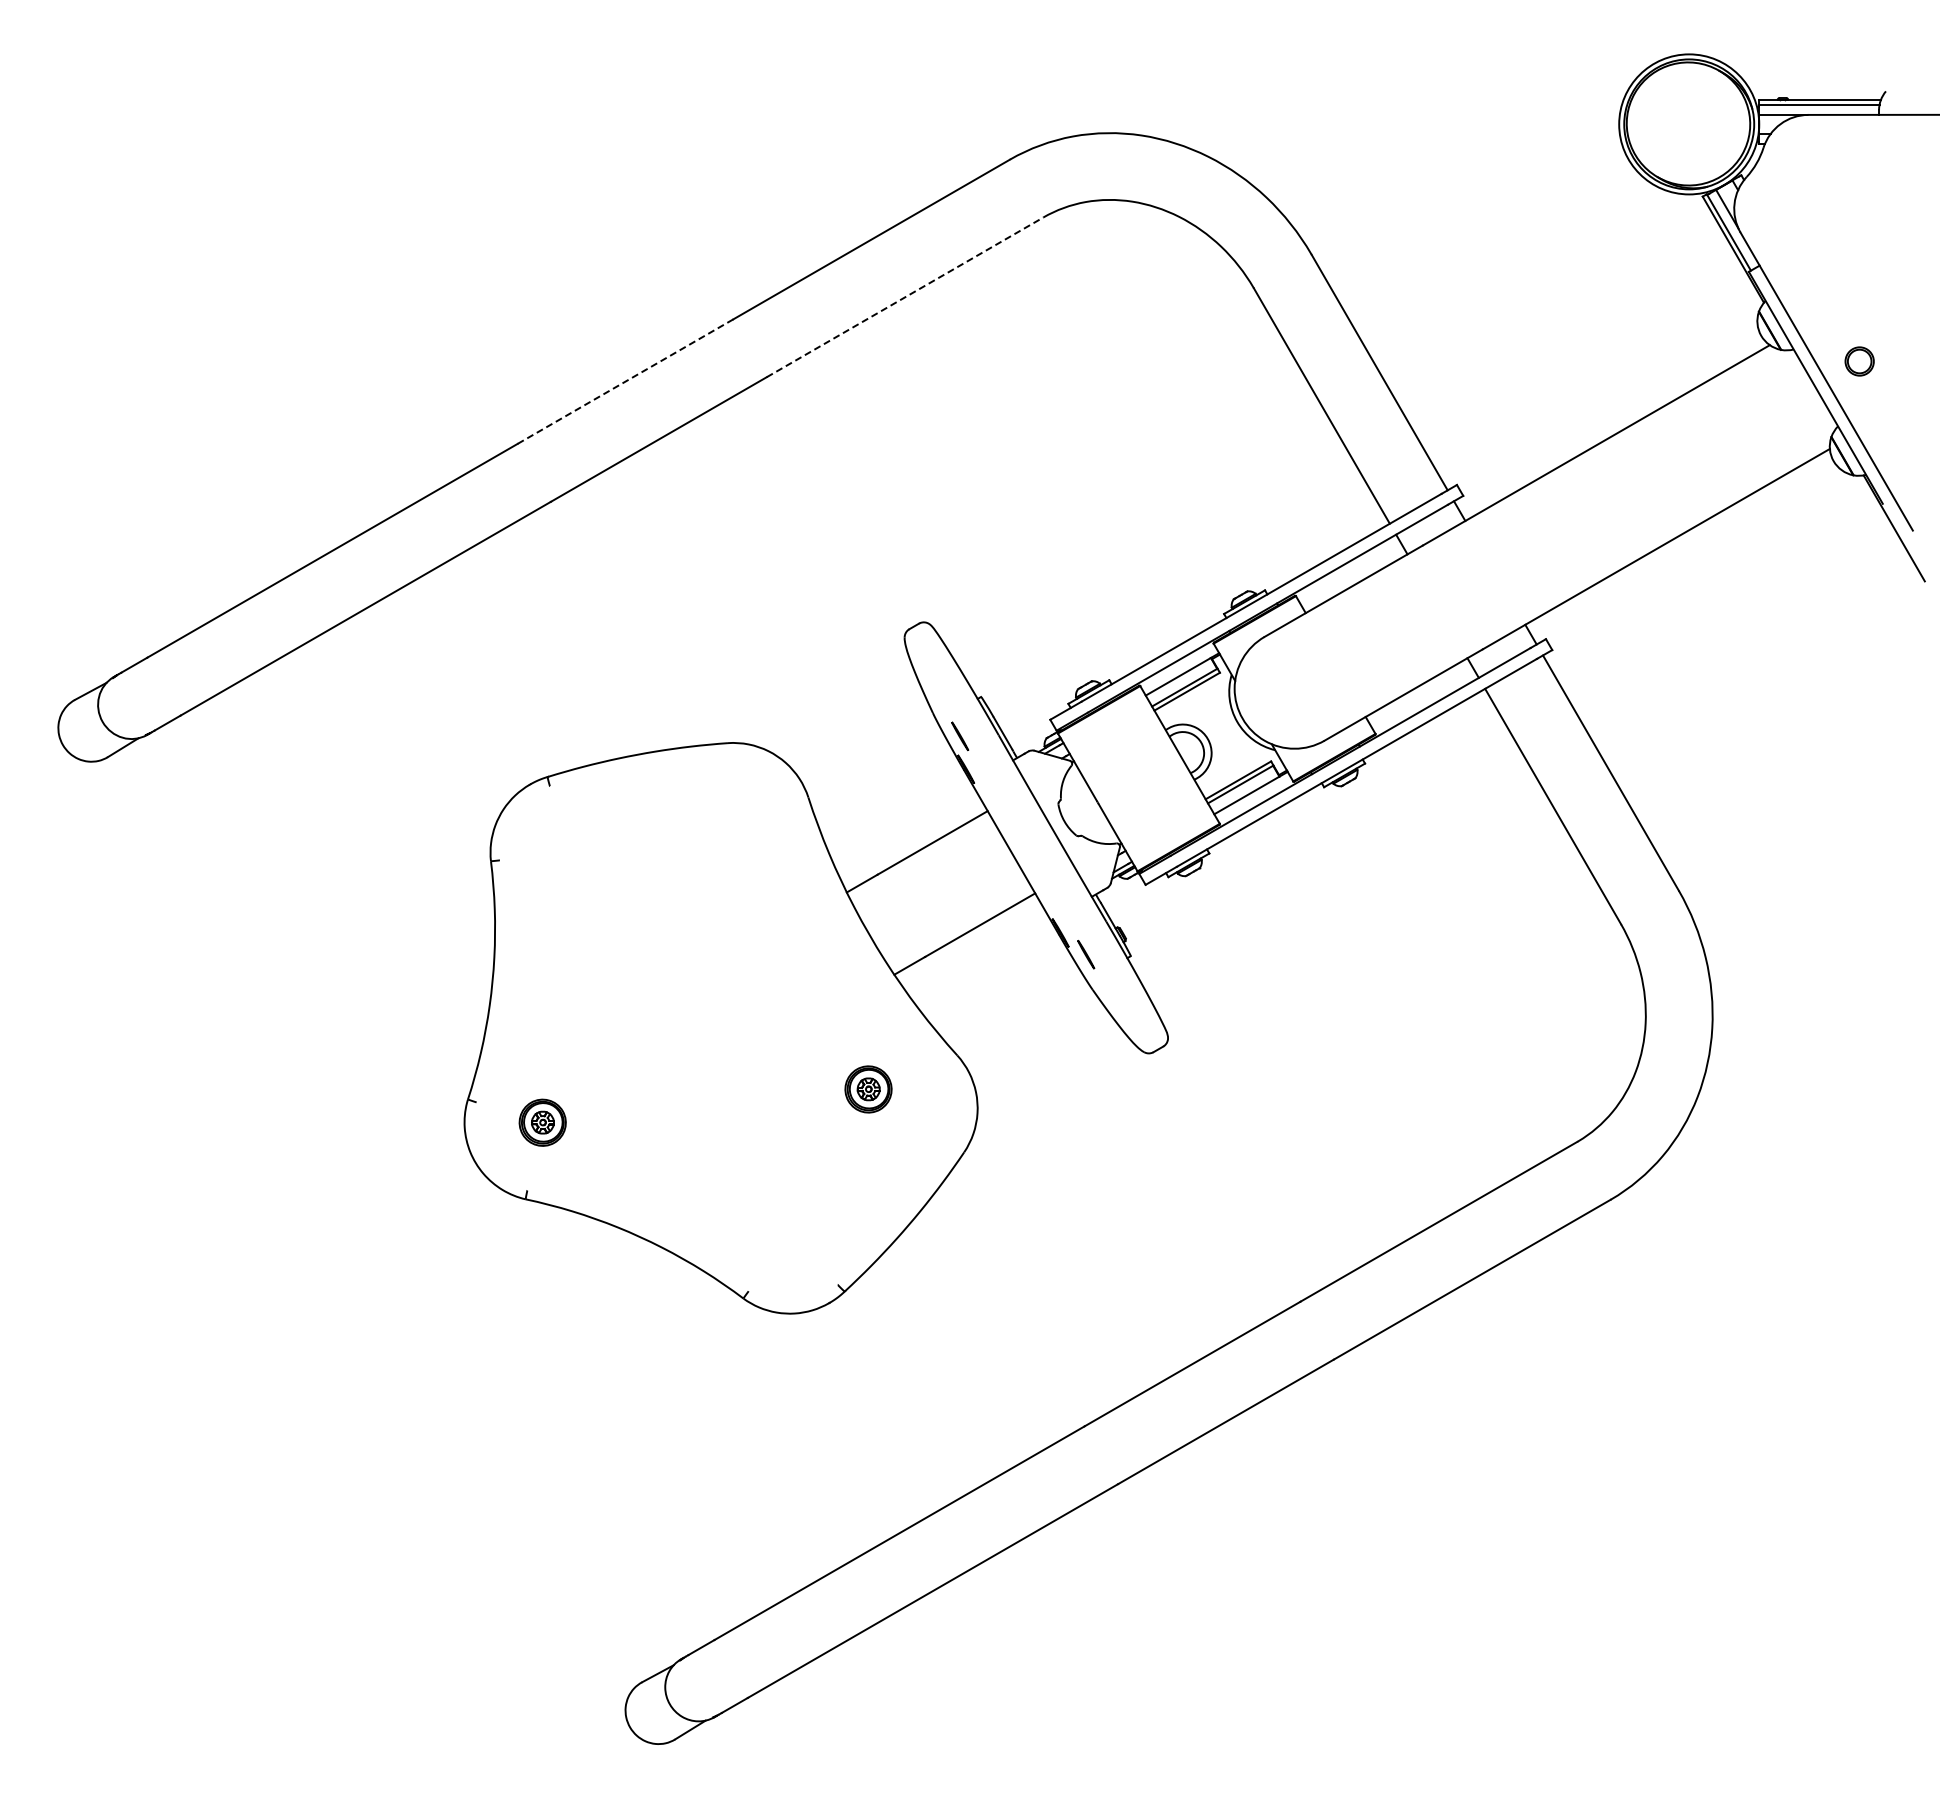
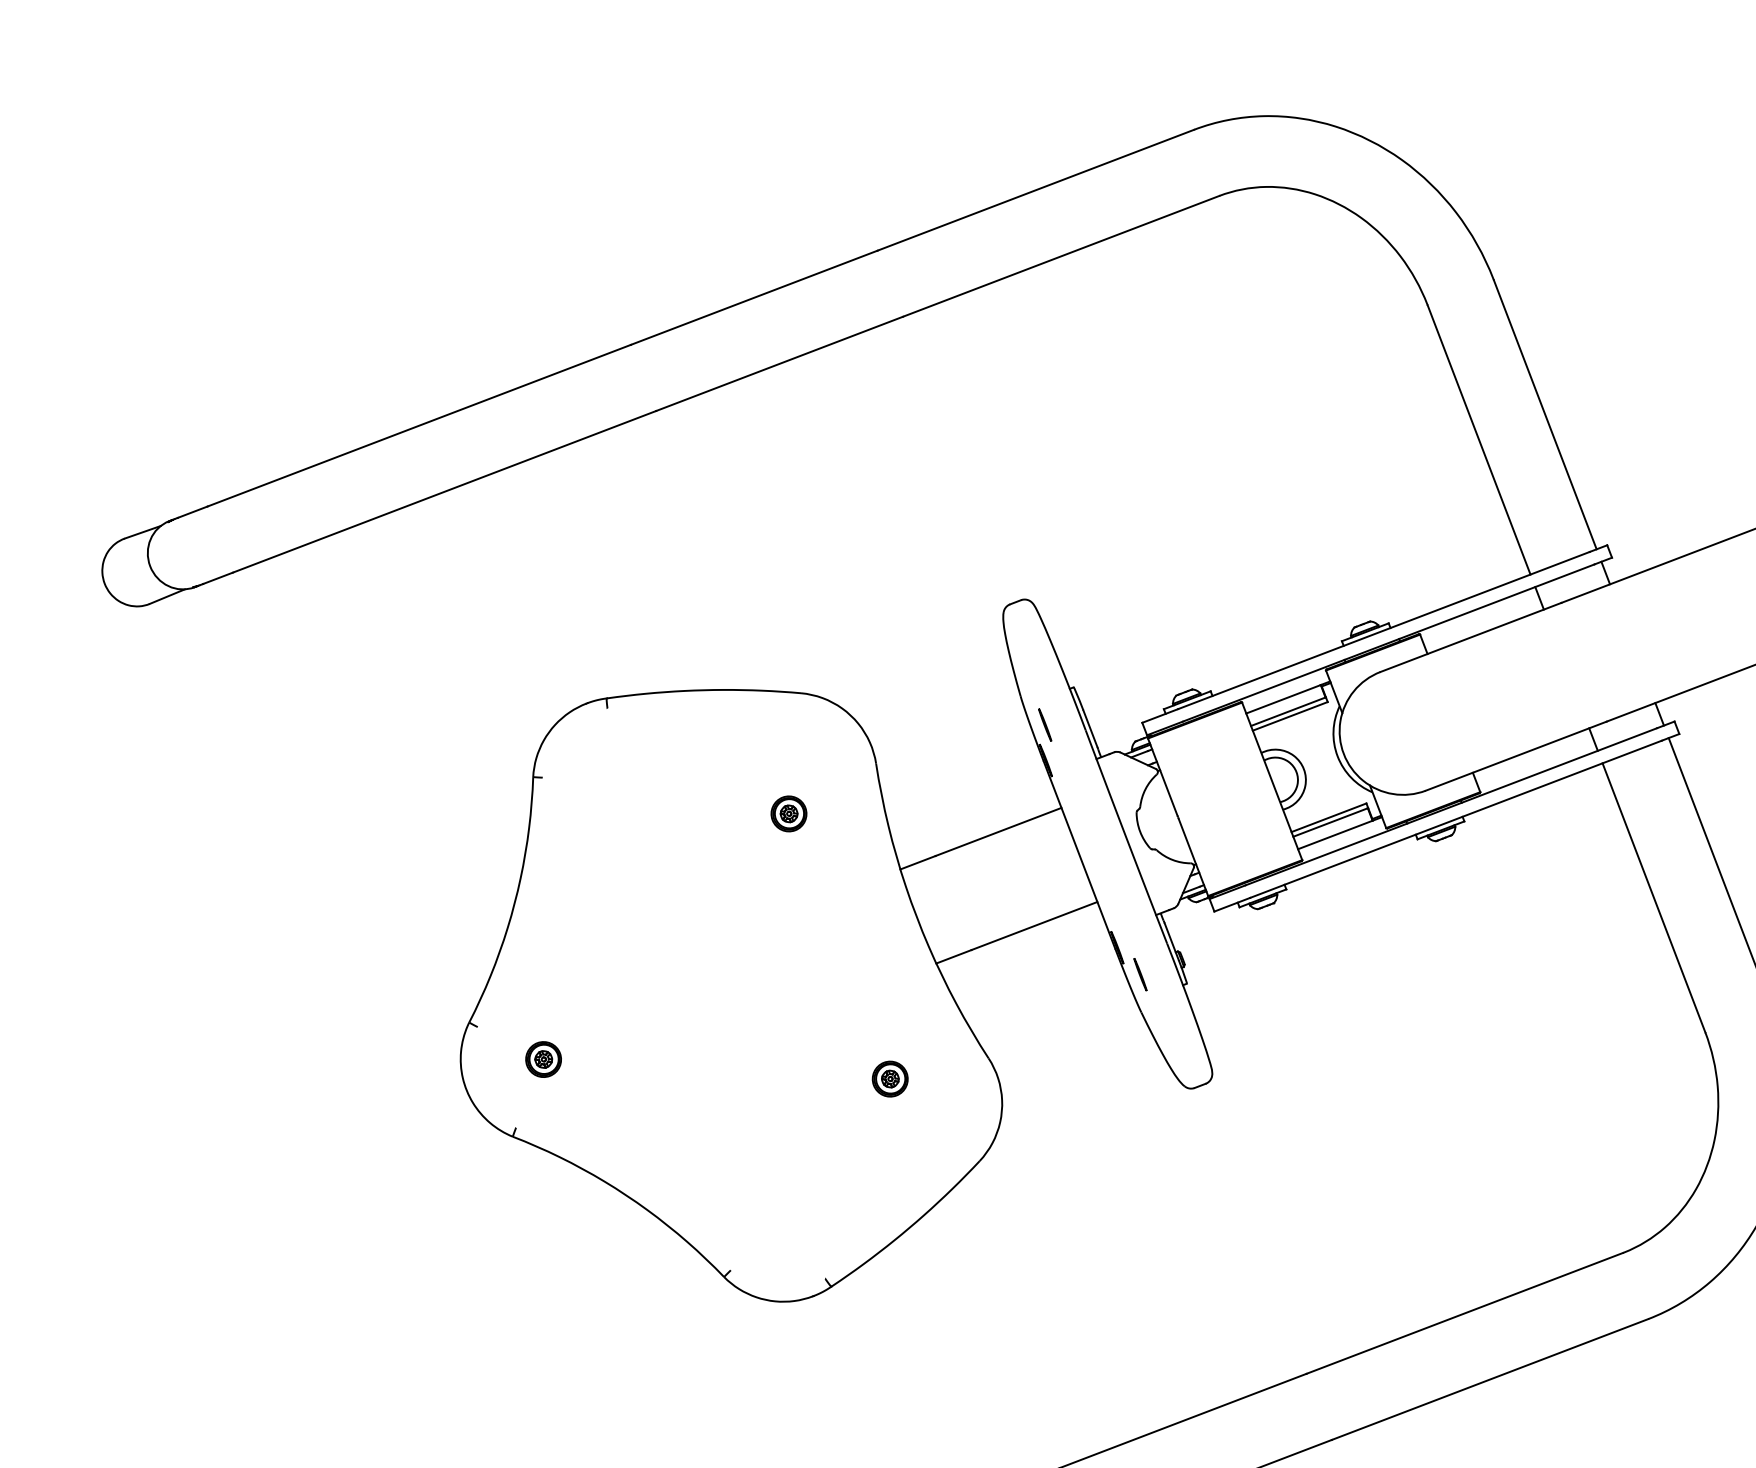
line: (905, 297) -> (1061, 256), dashed -> solid
line: (625, 381) -> (754, 297), dashed -> solid
part: (734, 857) -> (788, 814), added
part: (868, 1088) -> (890, 1078), size x0.71
part: (542, 1122) -> (543, 1059), size x0.71

